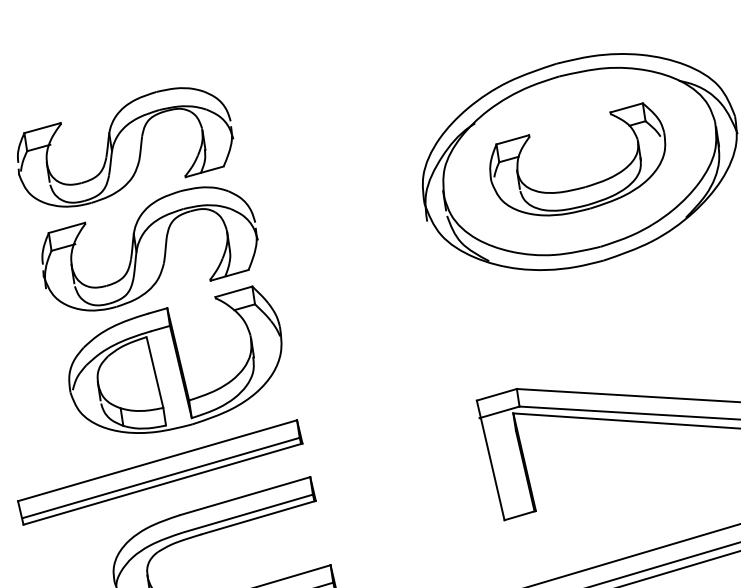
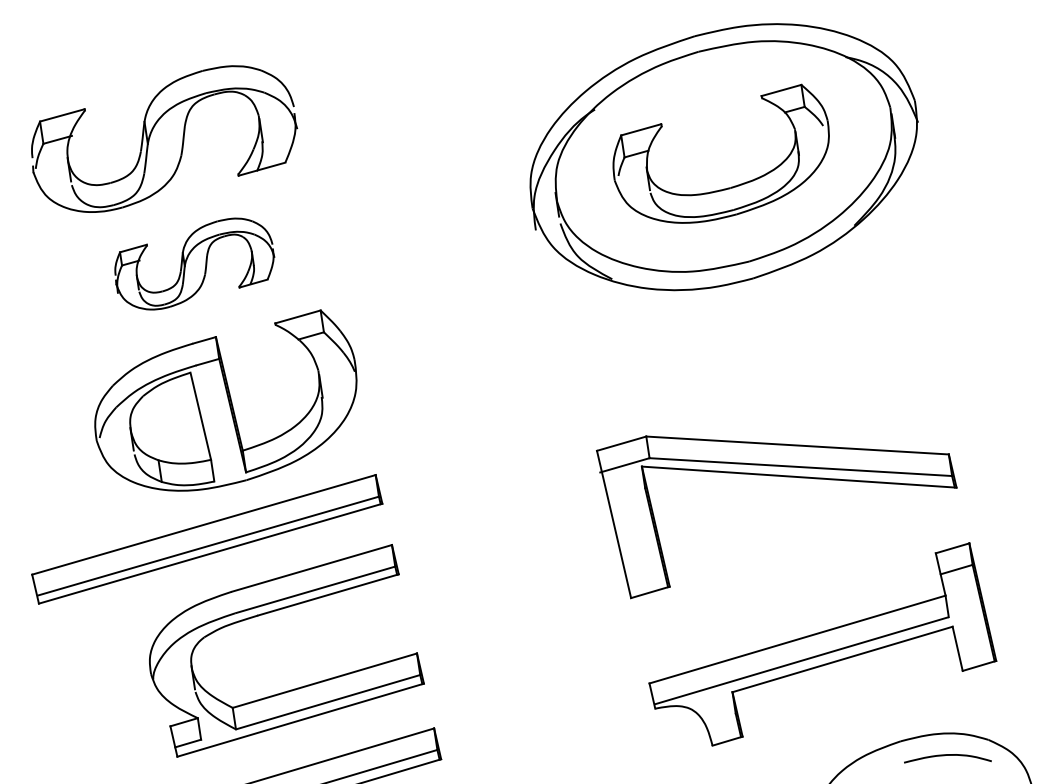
part: (149, 248) -> (194, 263), size x0.6

